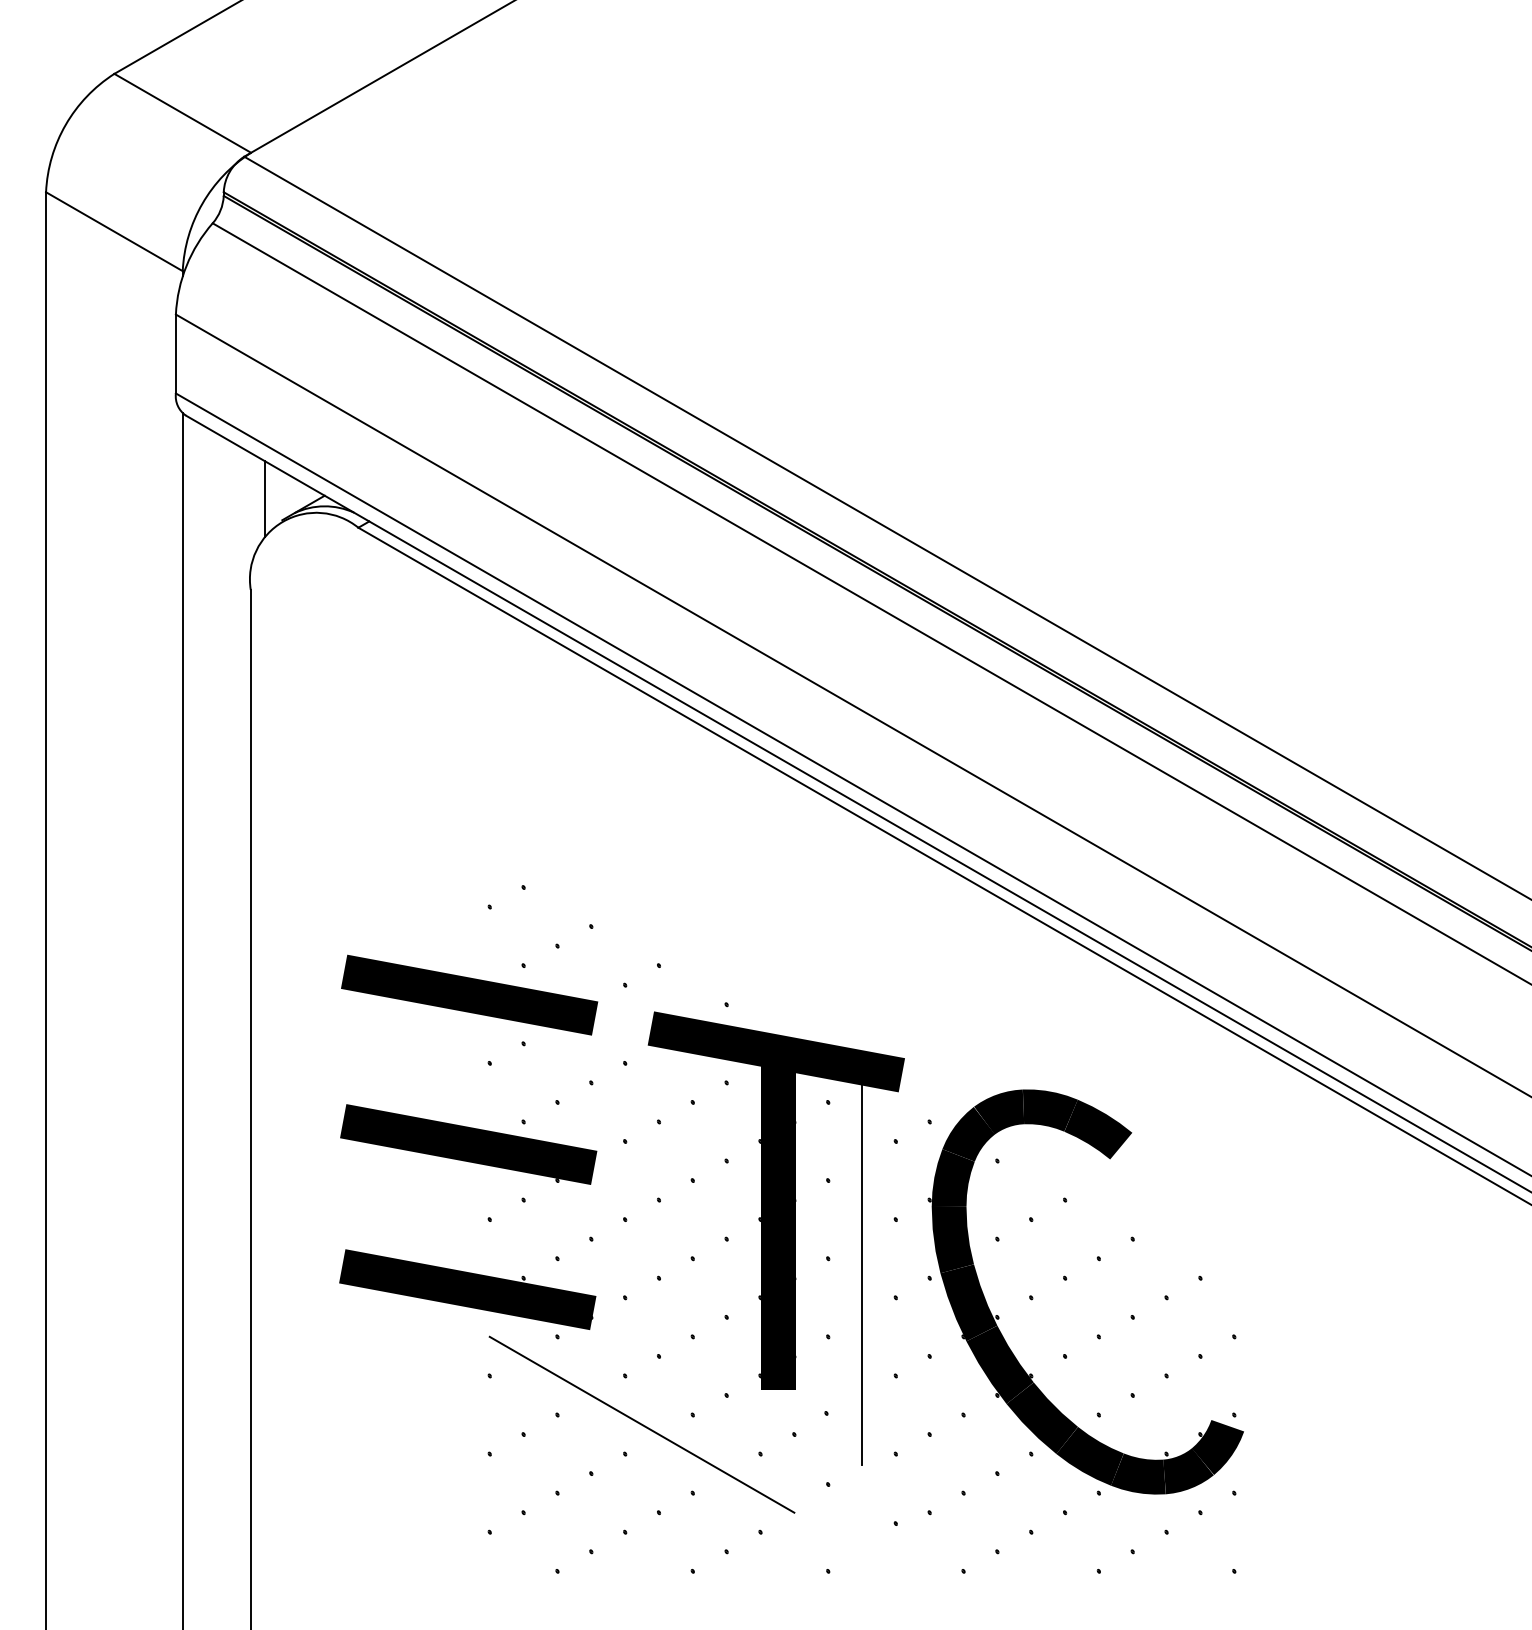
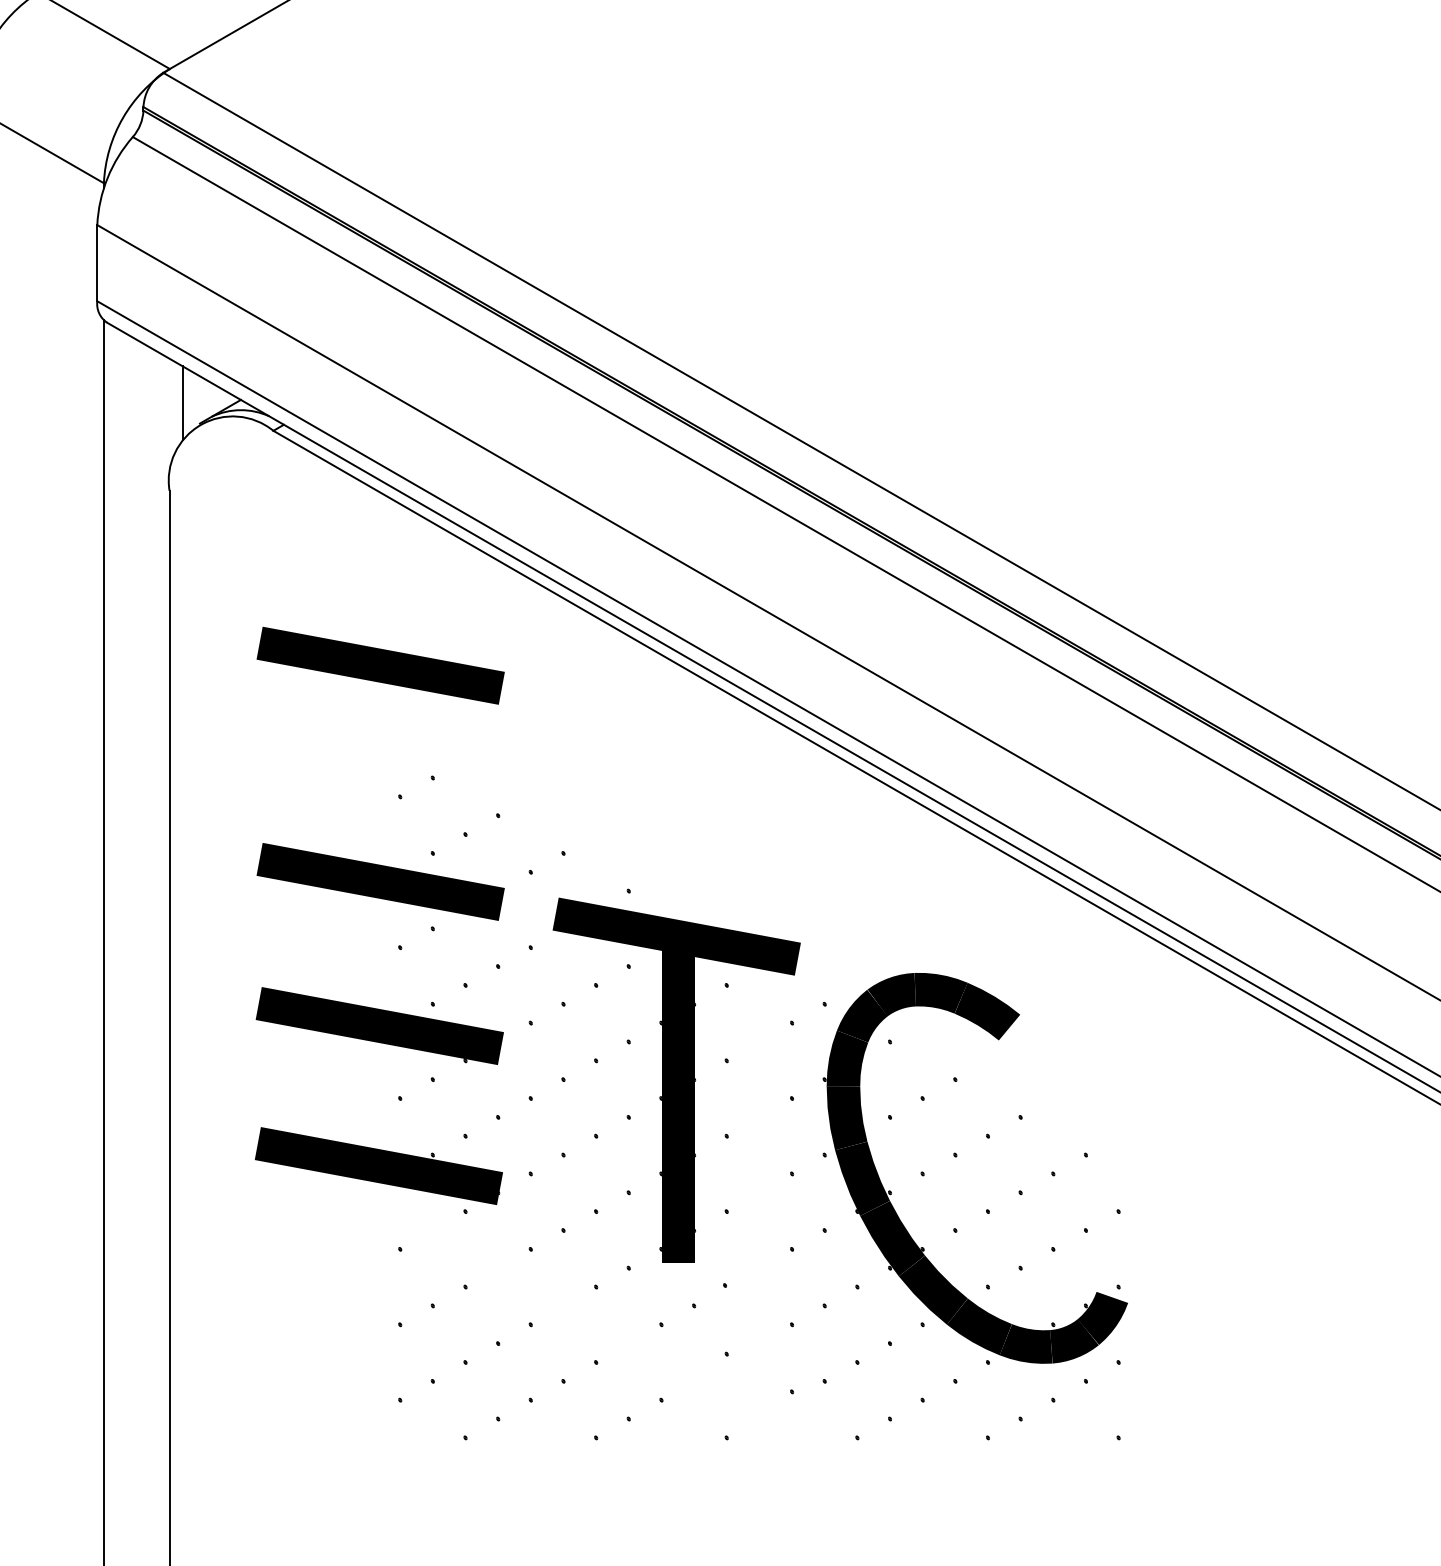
part: (469, 770) -> (380, 665), added
line: (862, 1273) -> (759, 1150), removed
line: (641, 1424) -> (546, 1296), removed

